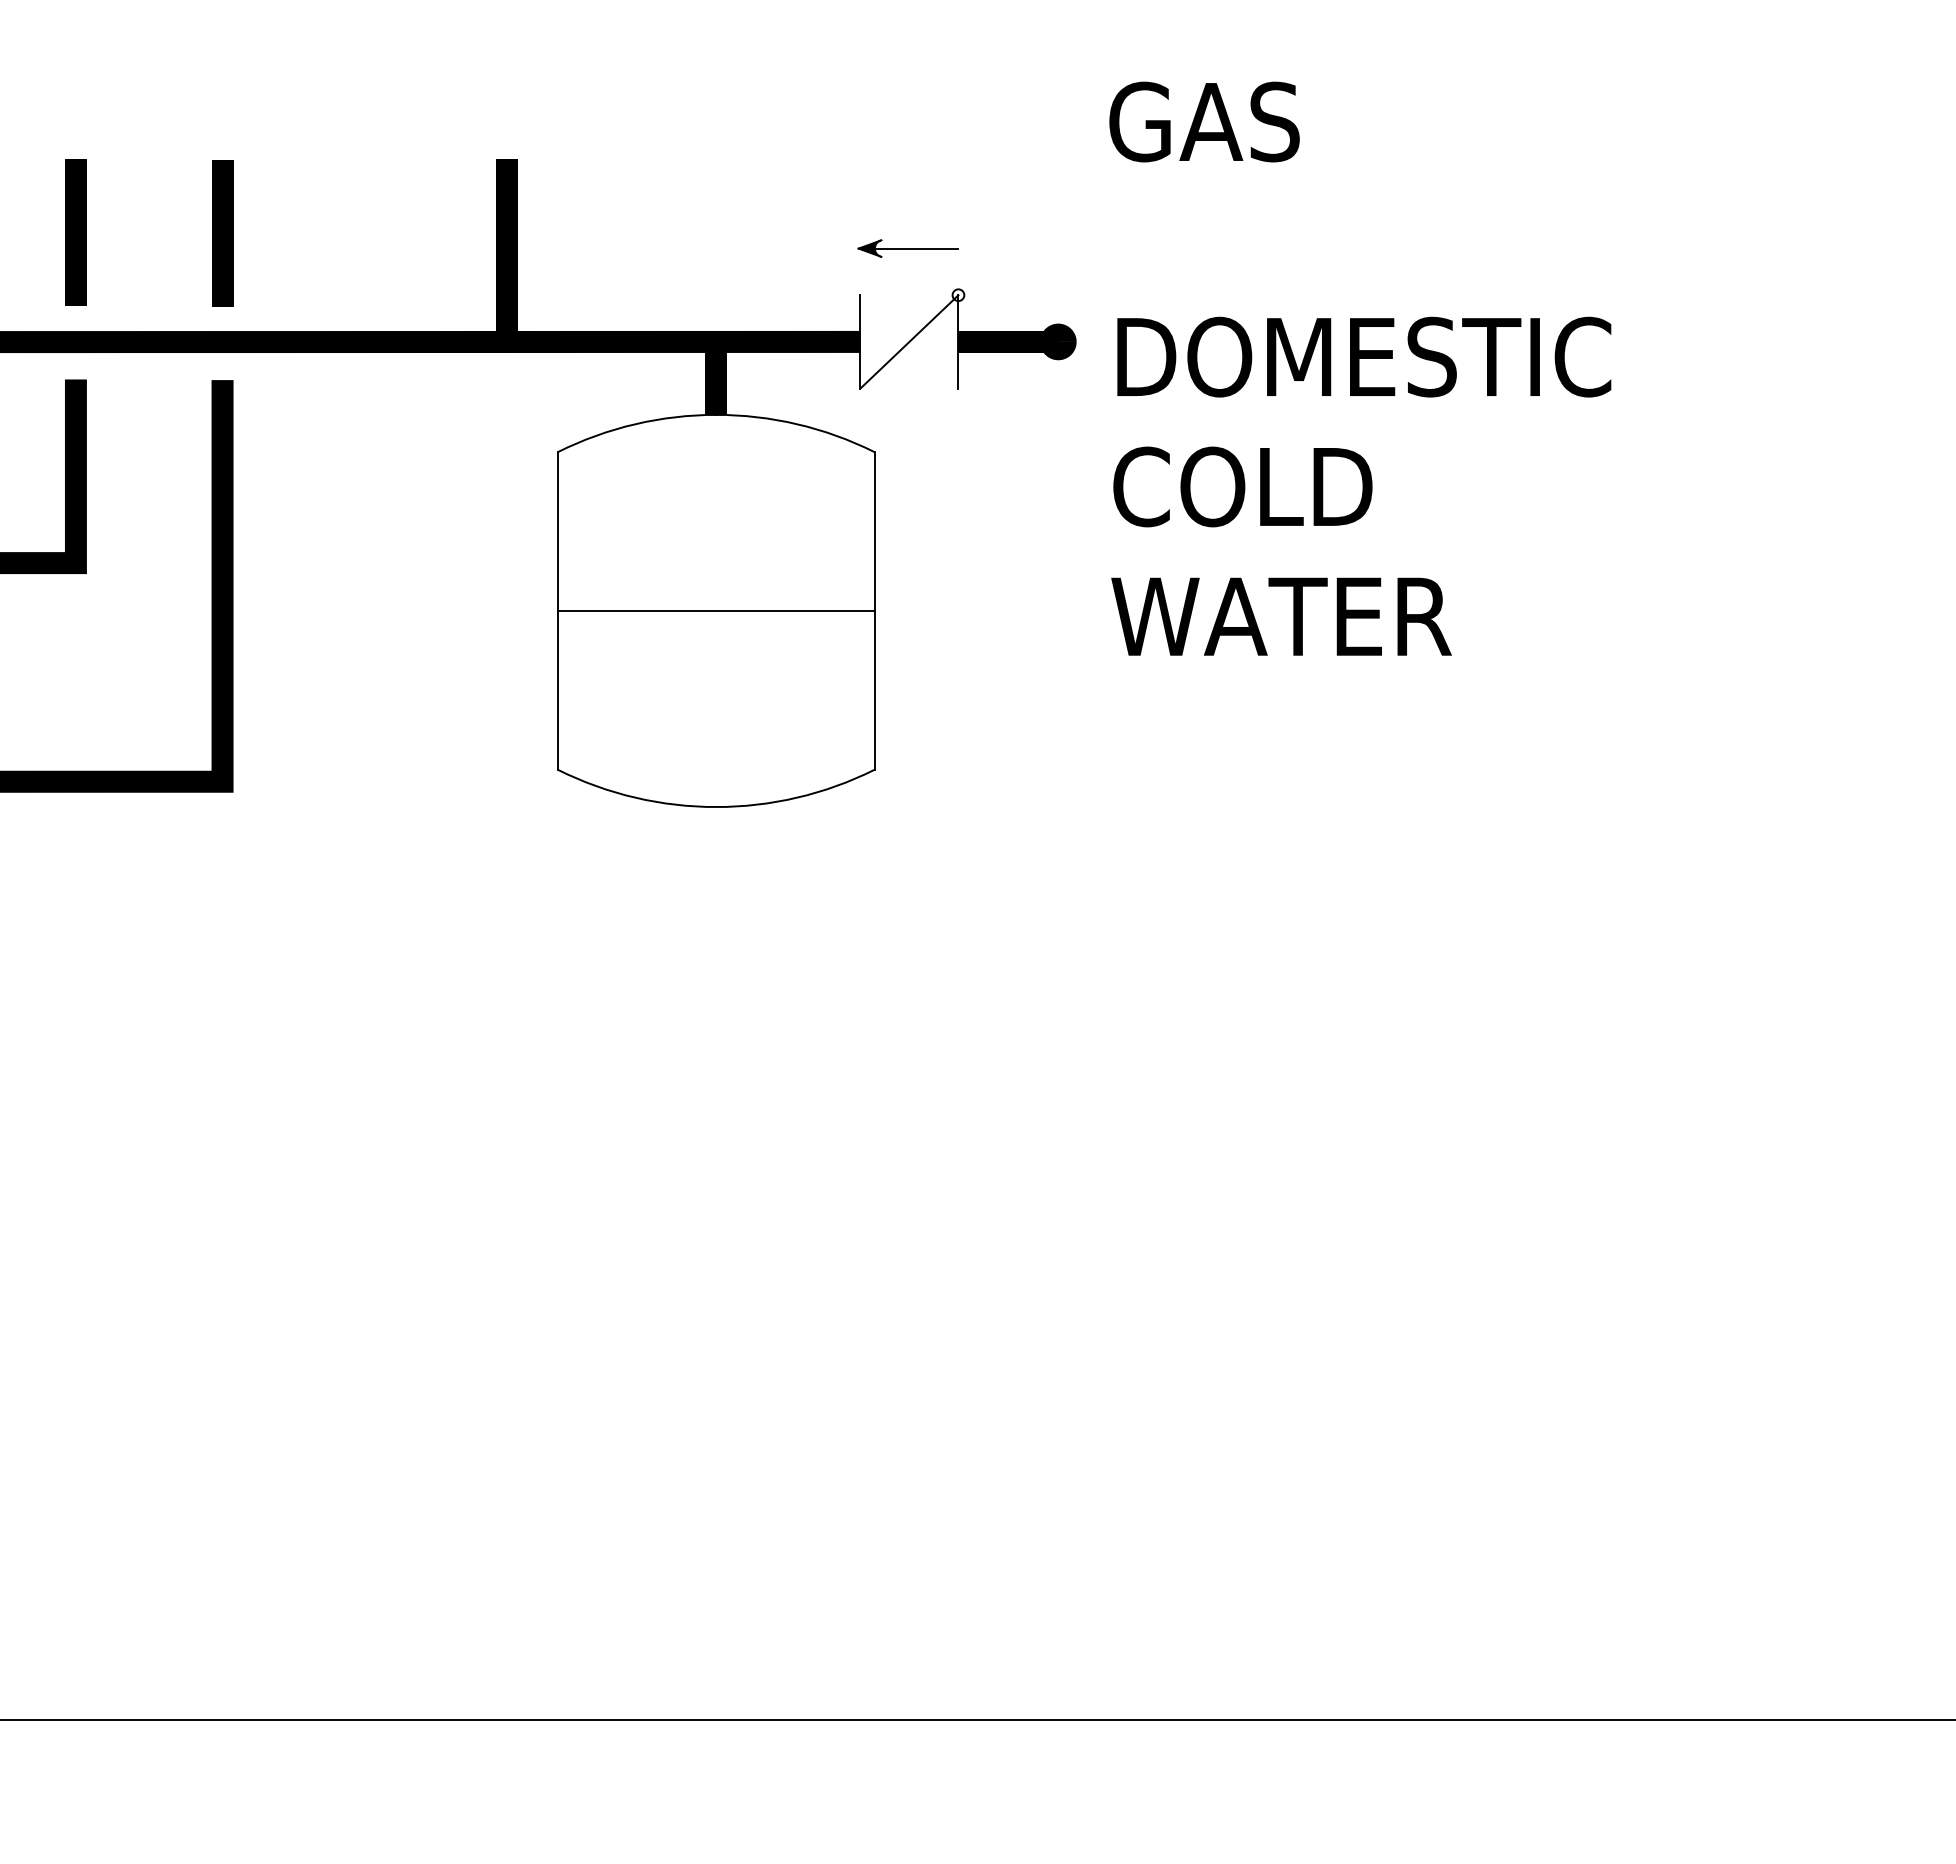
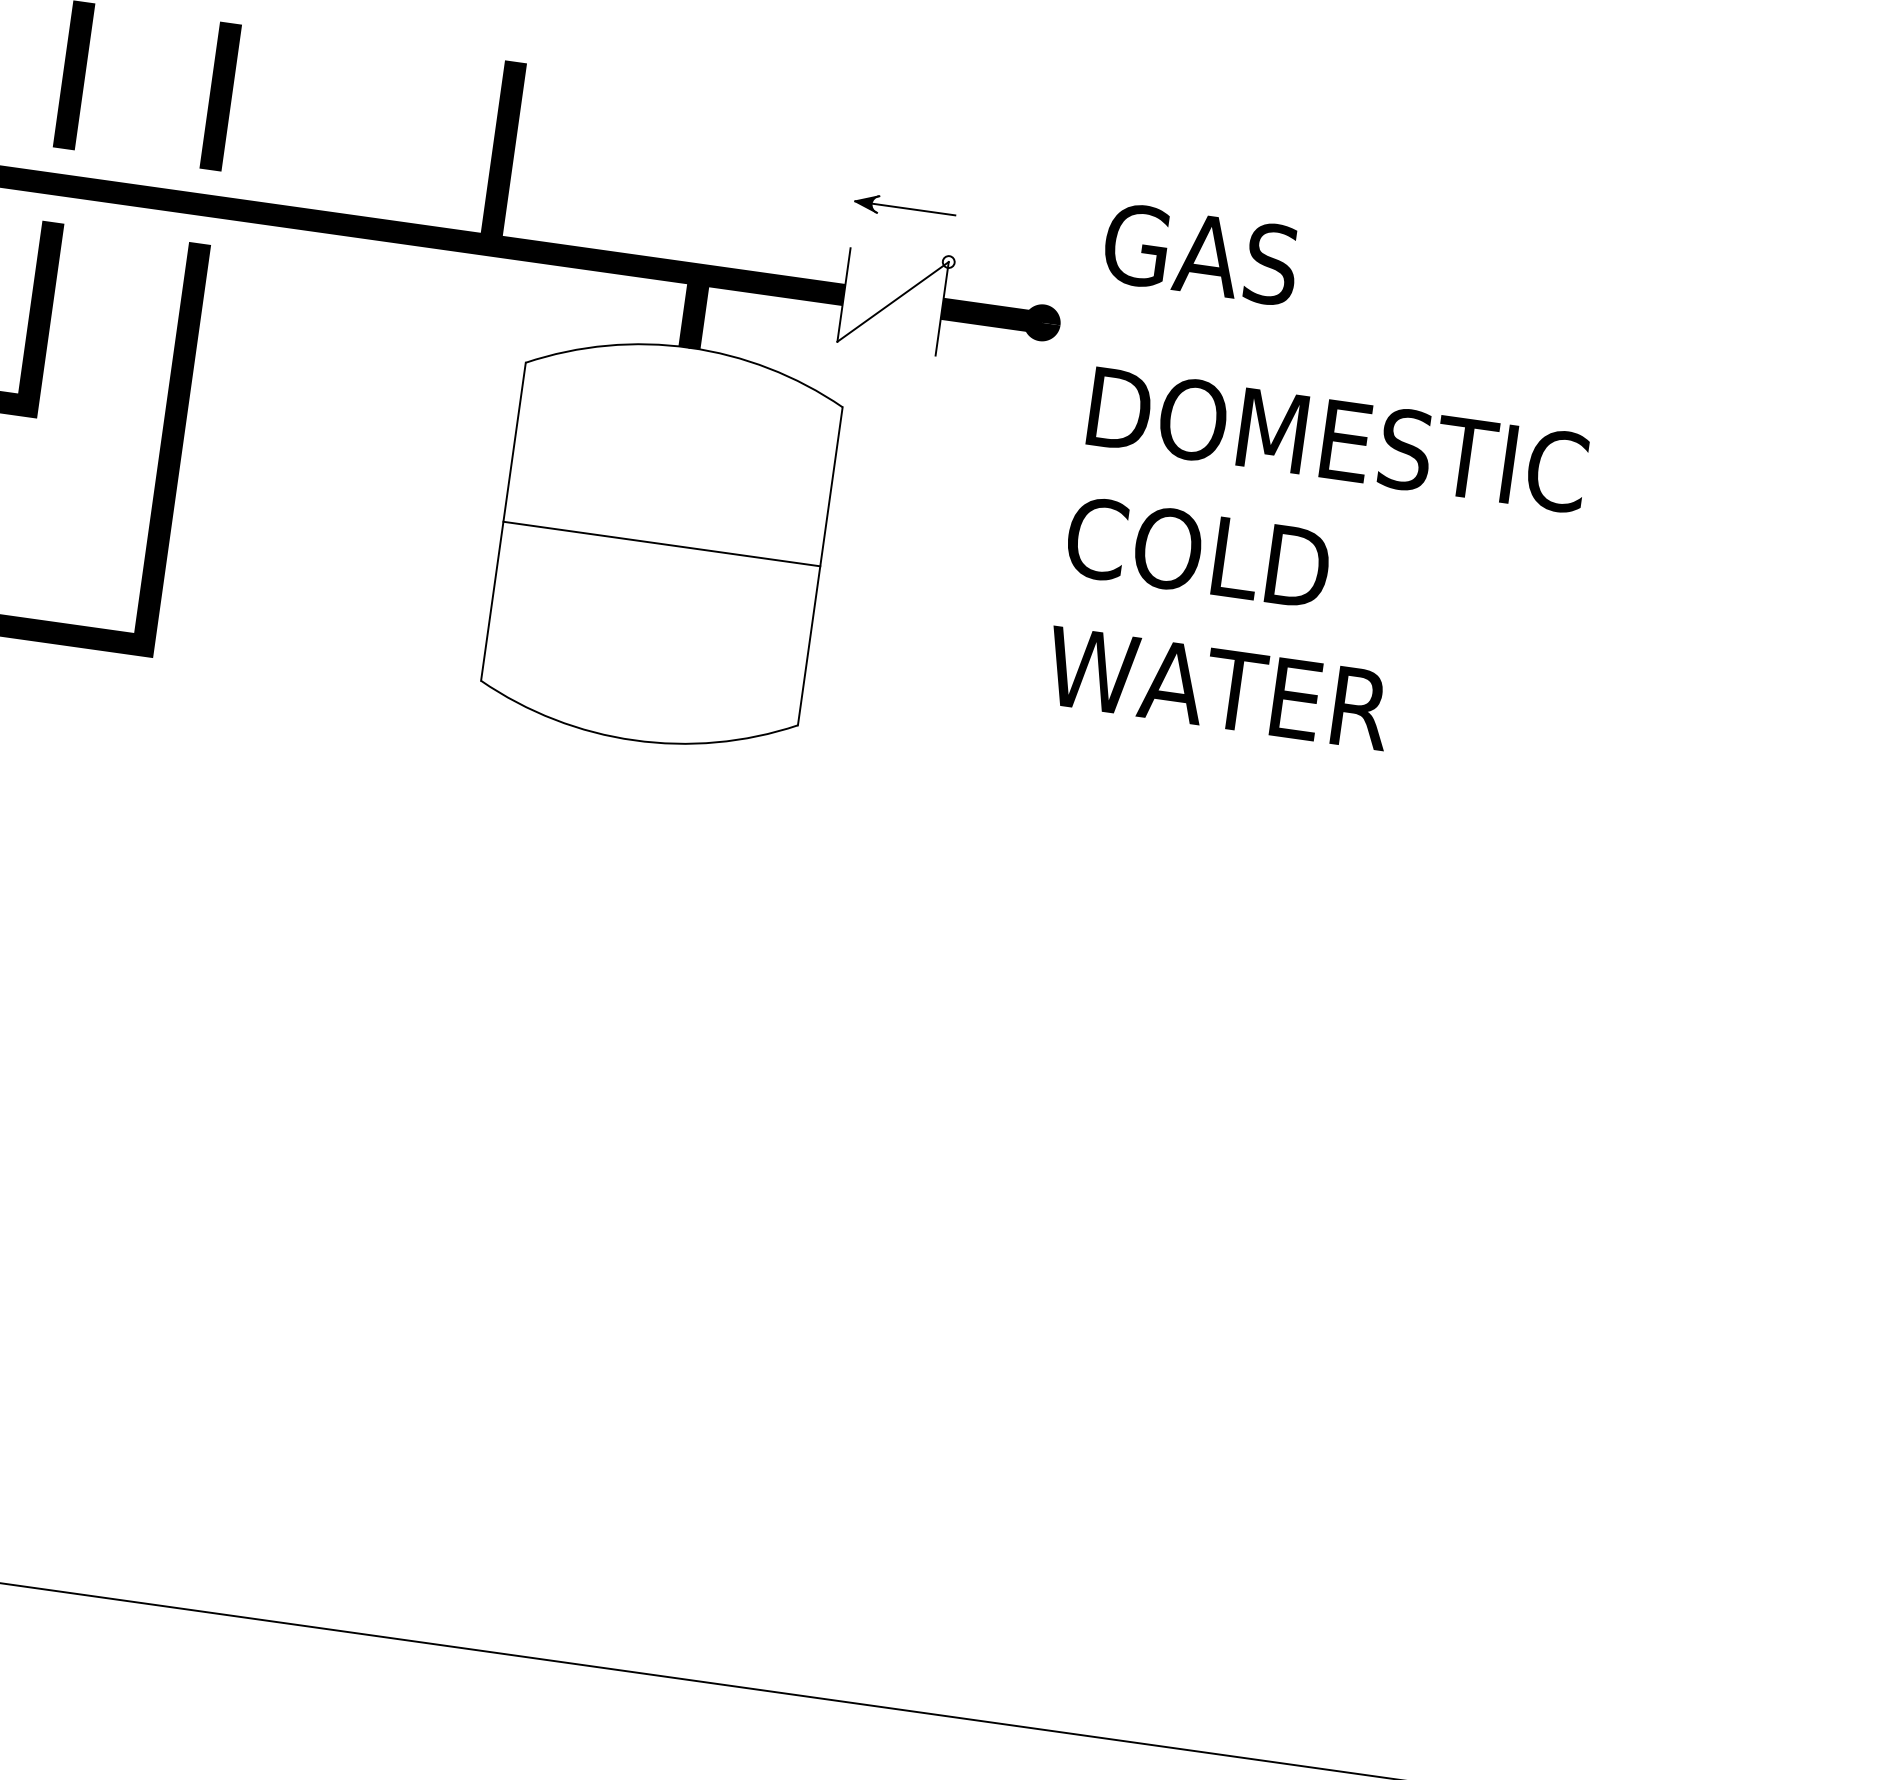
text: (1204, 121) -> (1201, 253), moved
text: (1361, 485) -> (1317, 568), moved

